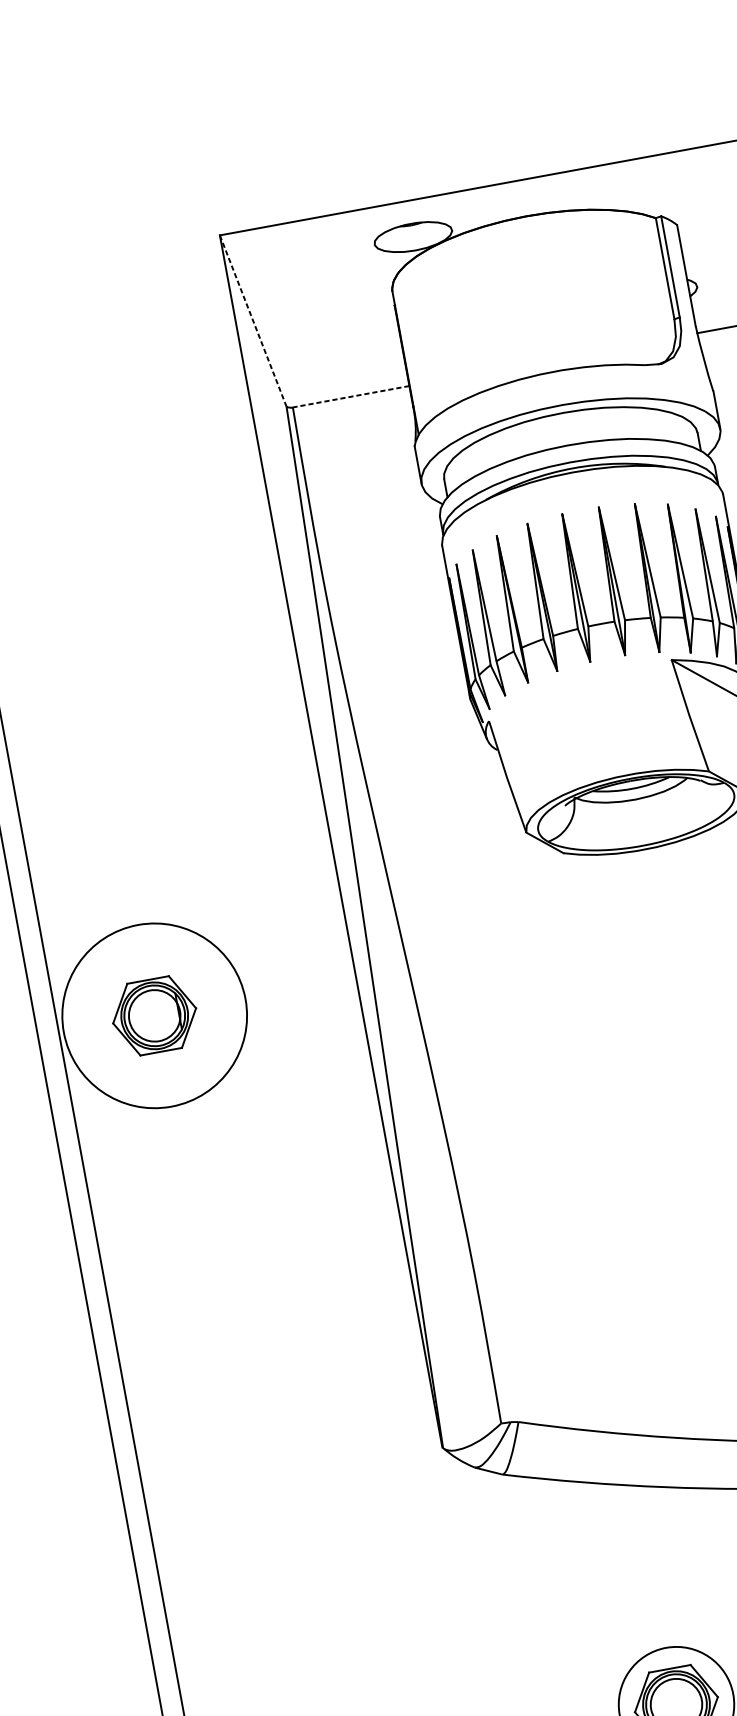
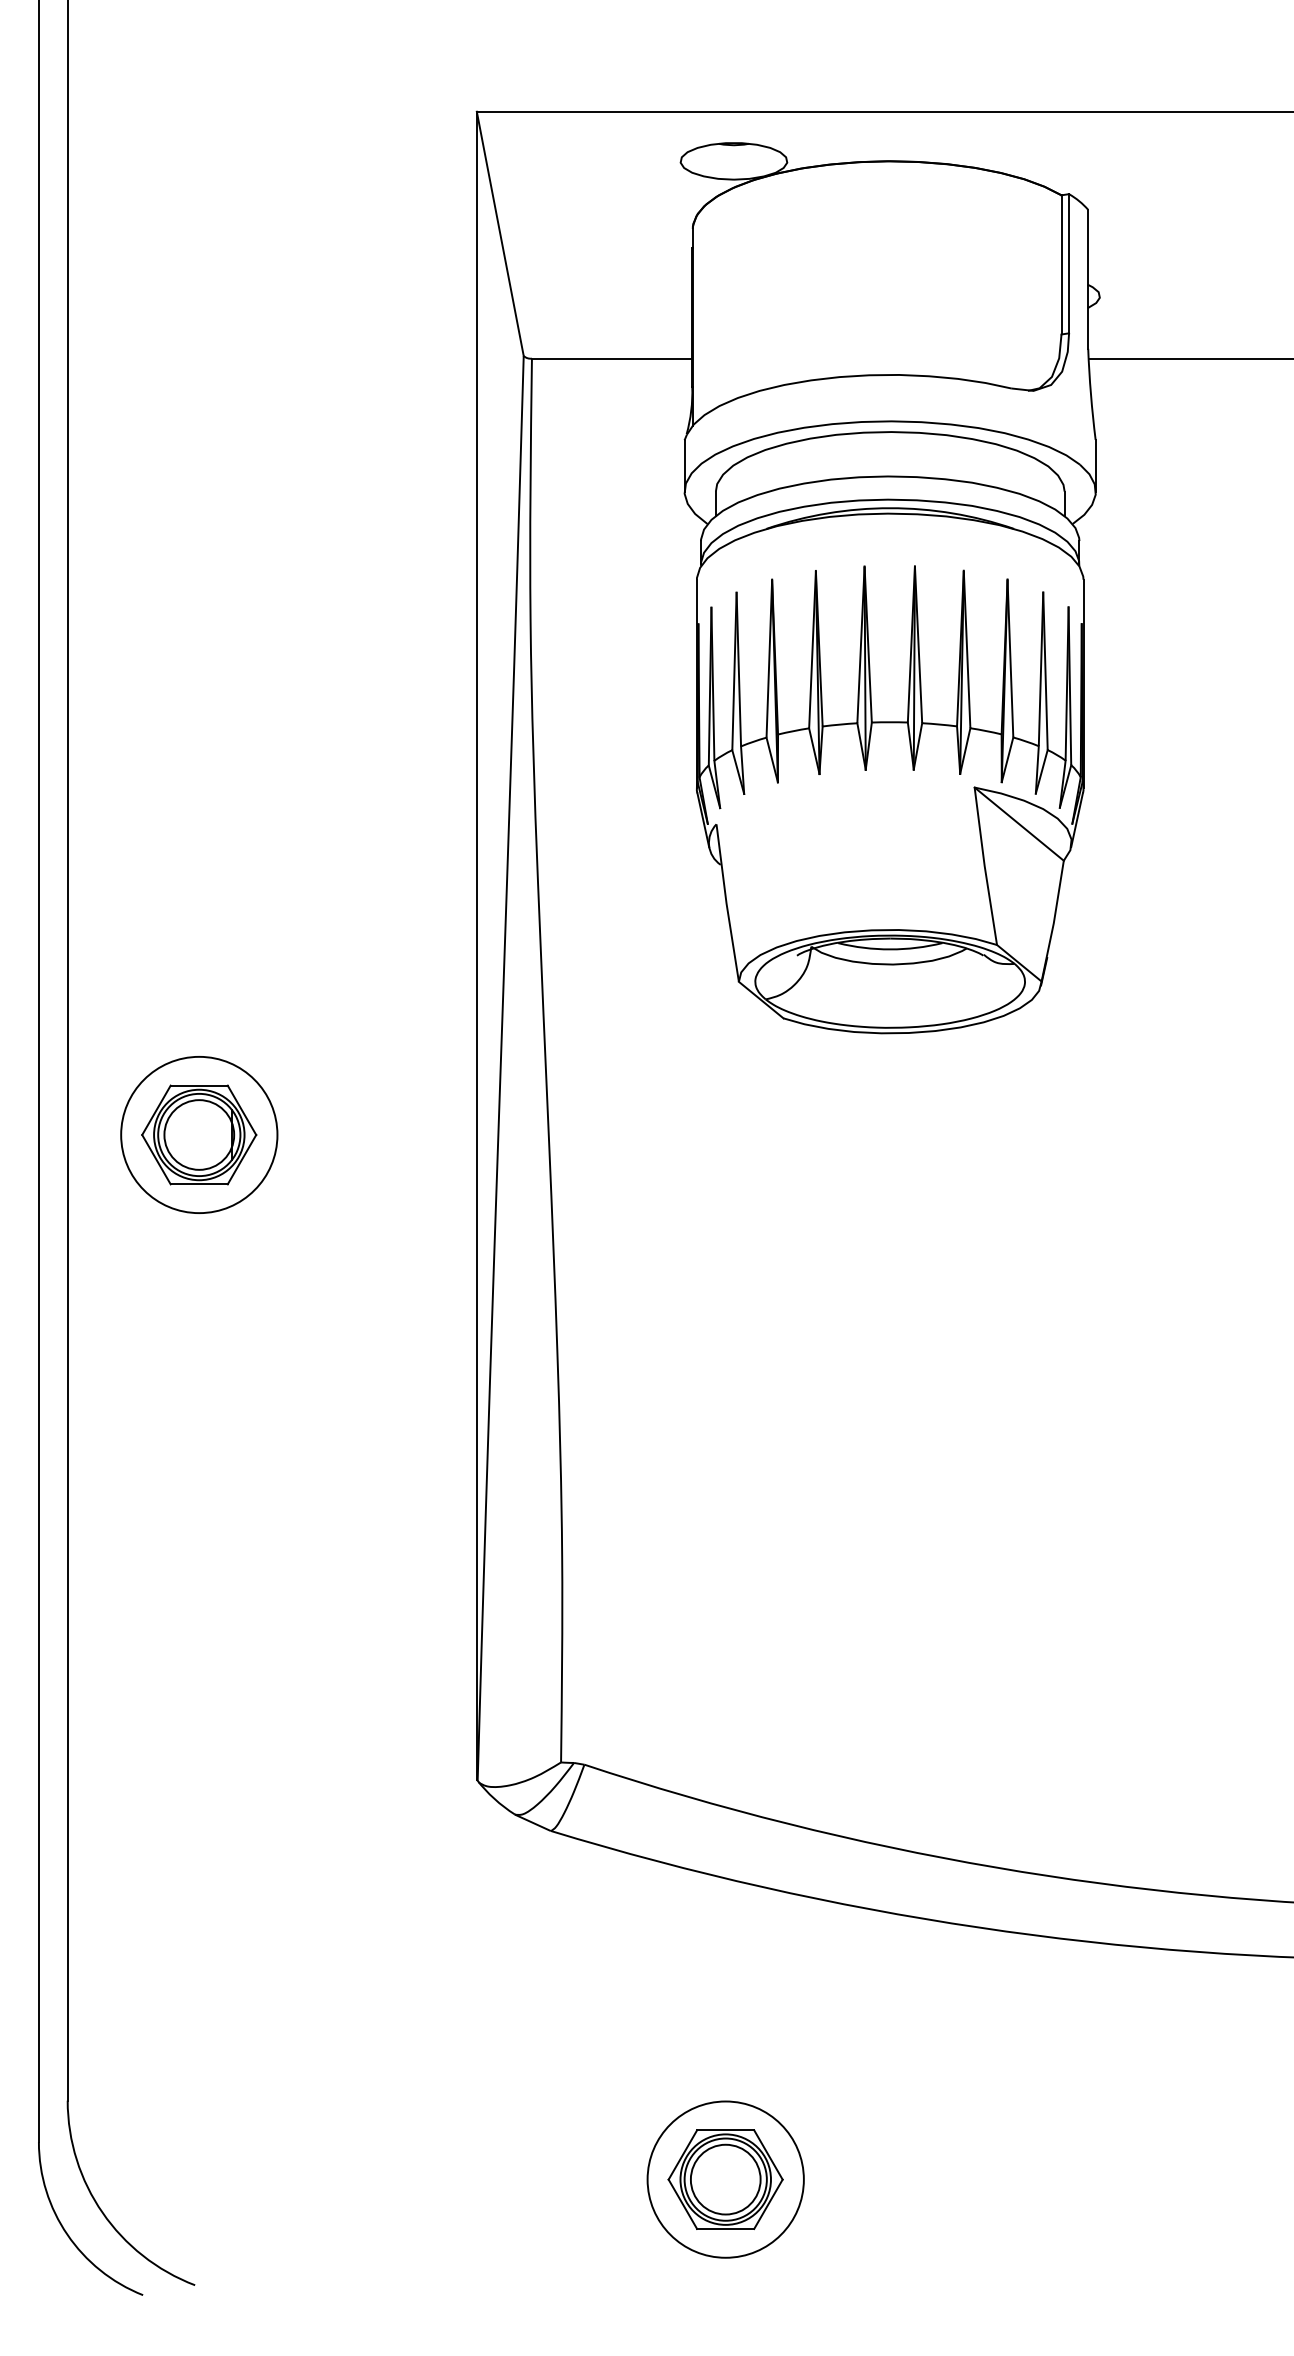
line: (253, 321) -> (500, 234), dashed -> solid
line: (350, 396) -> (611, 358), dashed -> solid
circle: (154, 1015) -> (199, 1134), size x0.62

